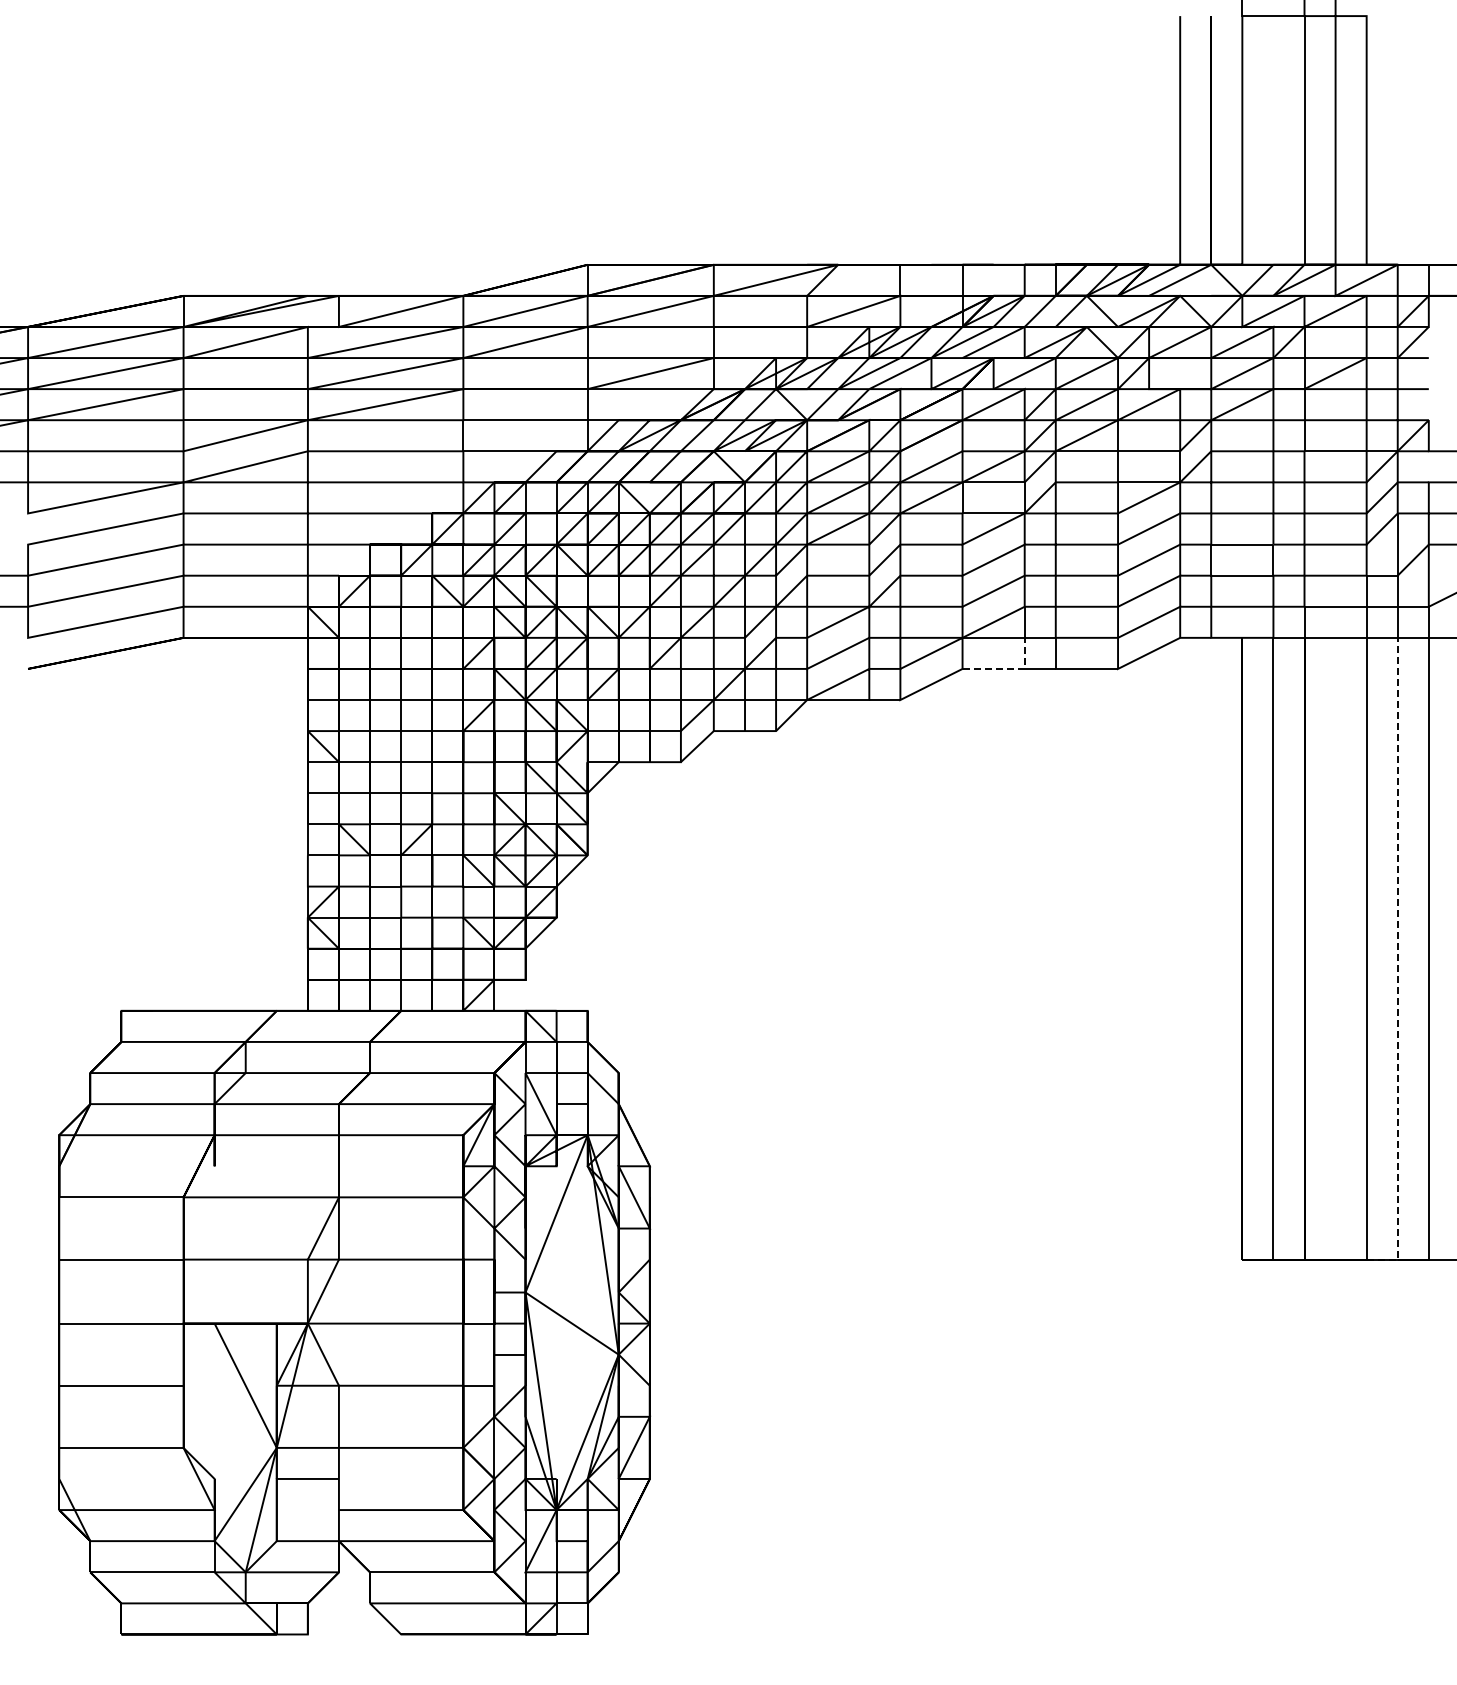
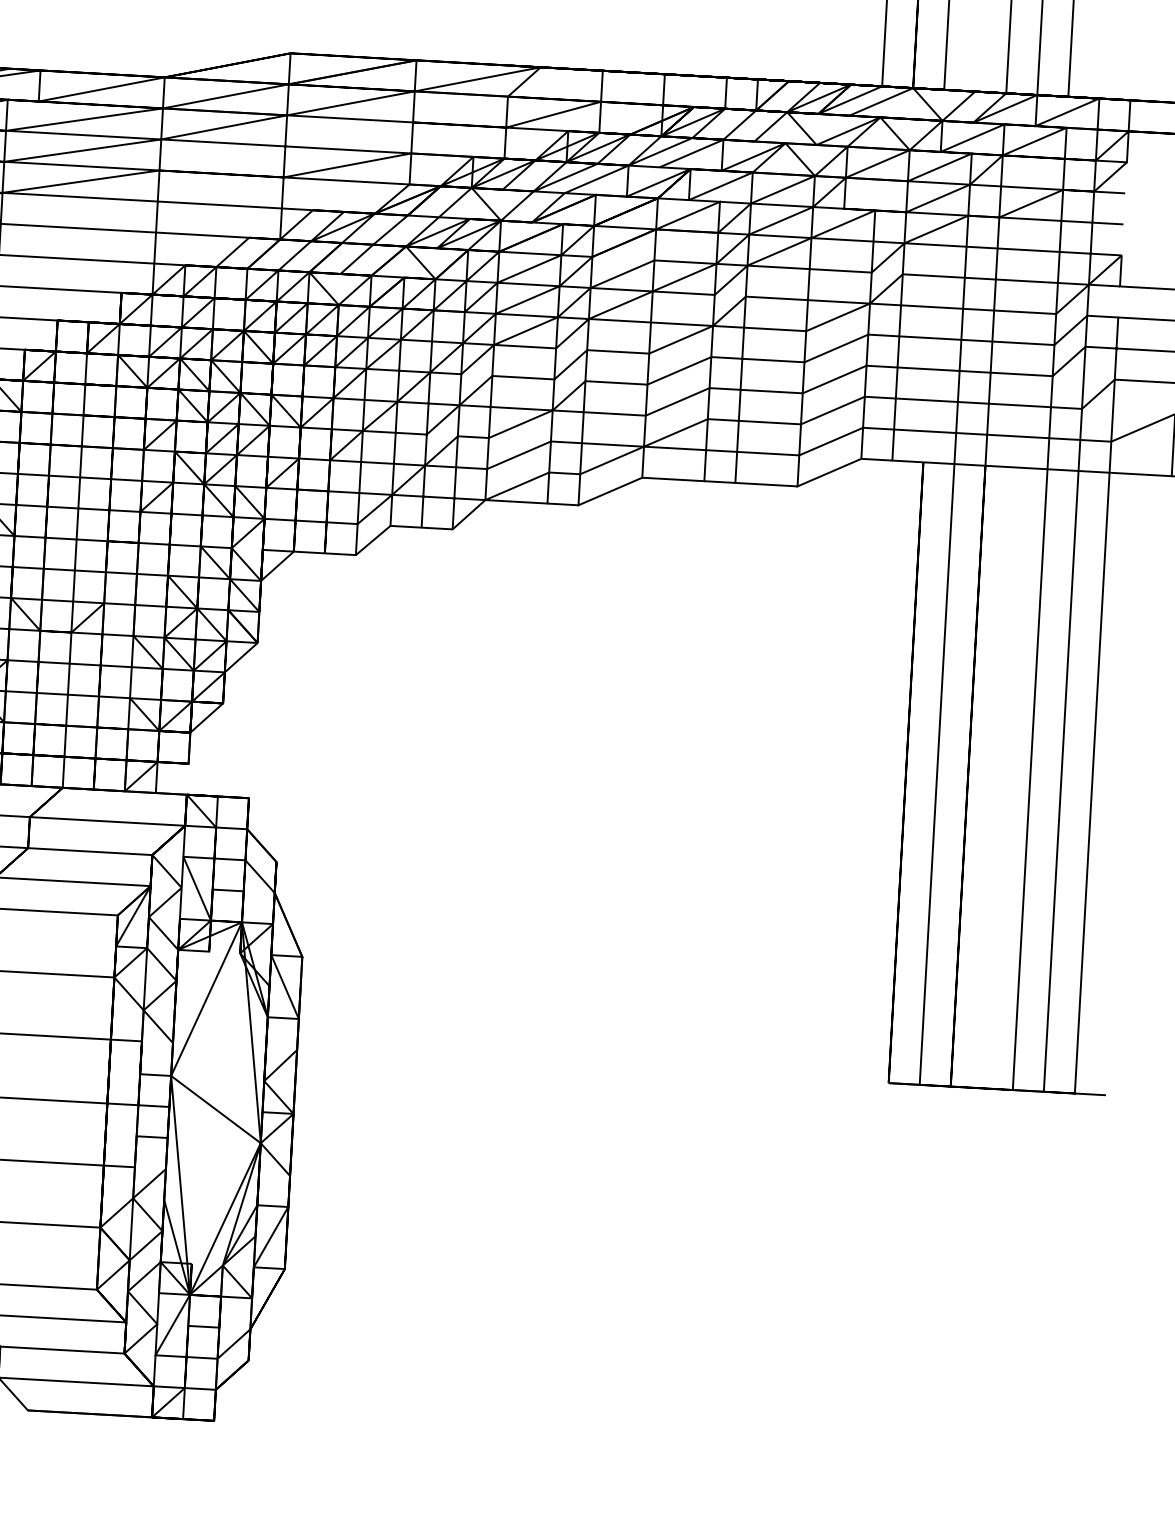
line: (1009, 668) -> (689, 479), dashed -> solid
line: (1397, 964) -> (1060, 797), dashed -> solid

